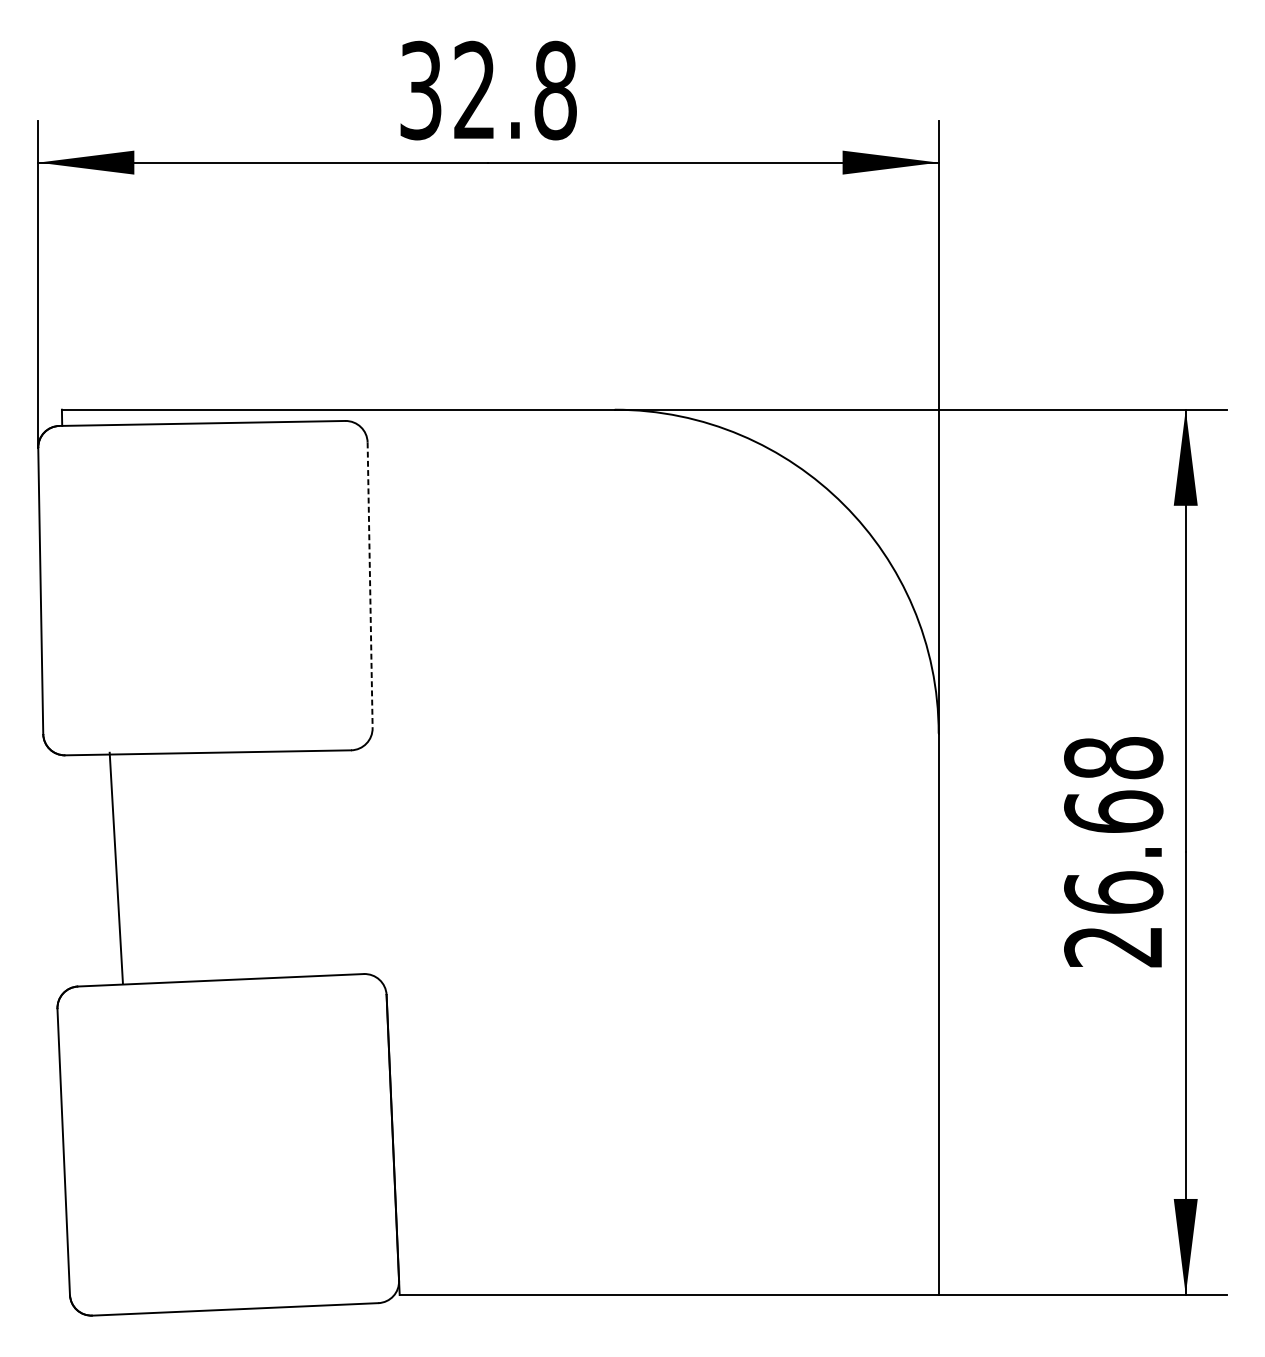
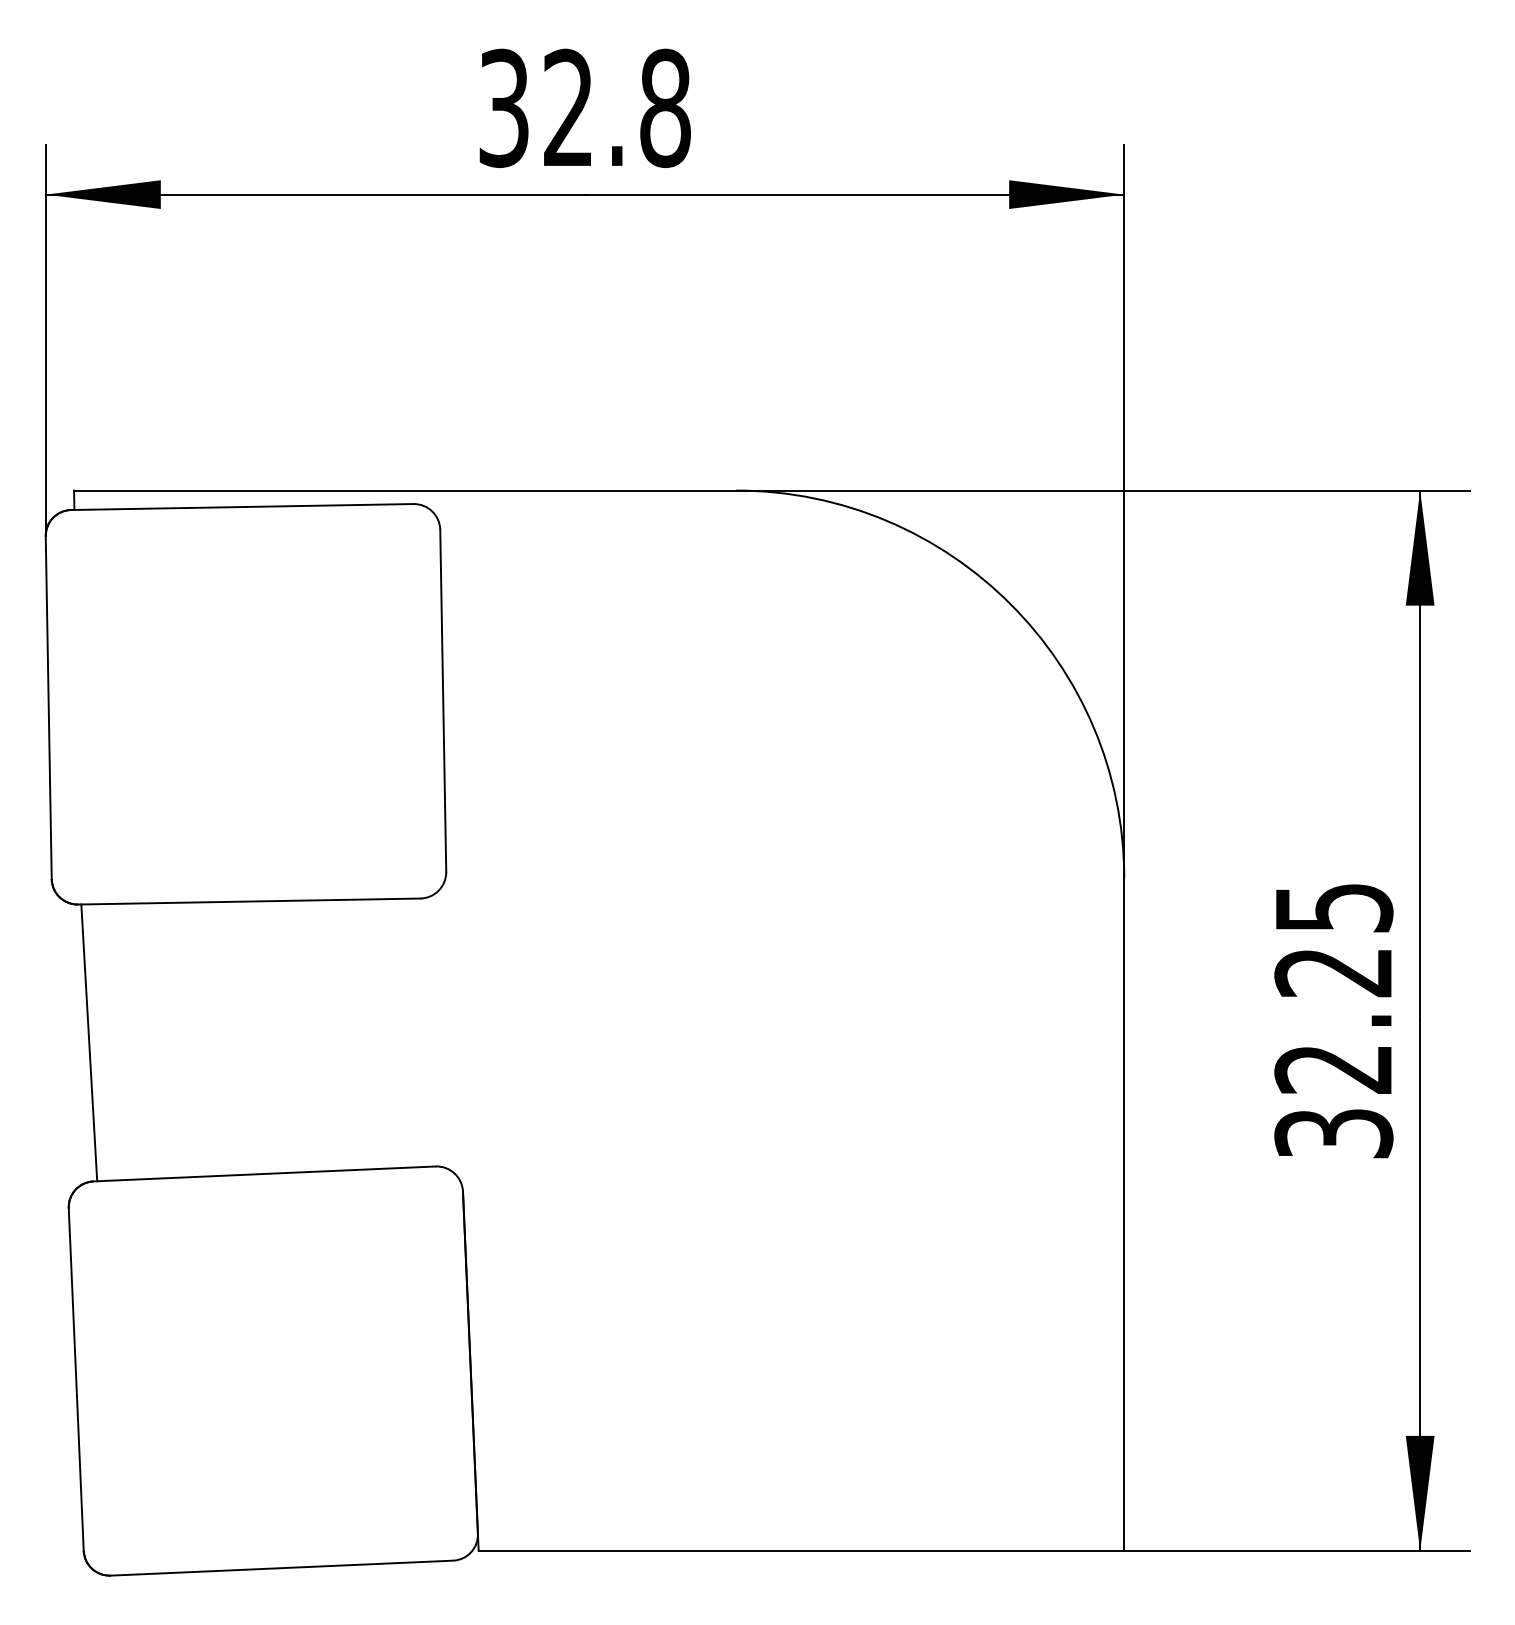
line: (370, 584) -> (443, 700), dashed -> solid
text: (1113, 852) -> (1333, 1020), 26.68 -> 32.25
line: (116, 868) -> (89, 1042), moved

